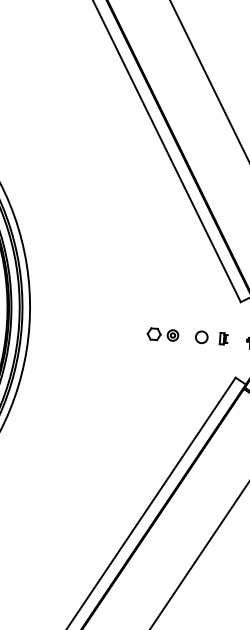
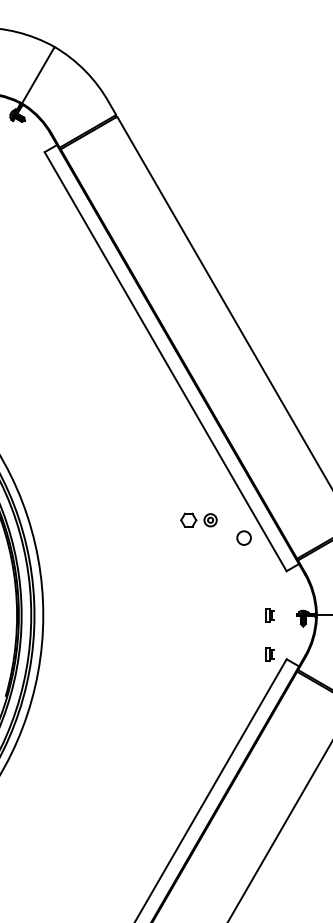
part: (162, 334) -> (198, 519), moved
circle: (201, 336) -> (243, 537), moved
part: (221, 372) -> (269, 654), added

